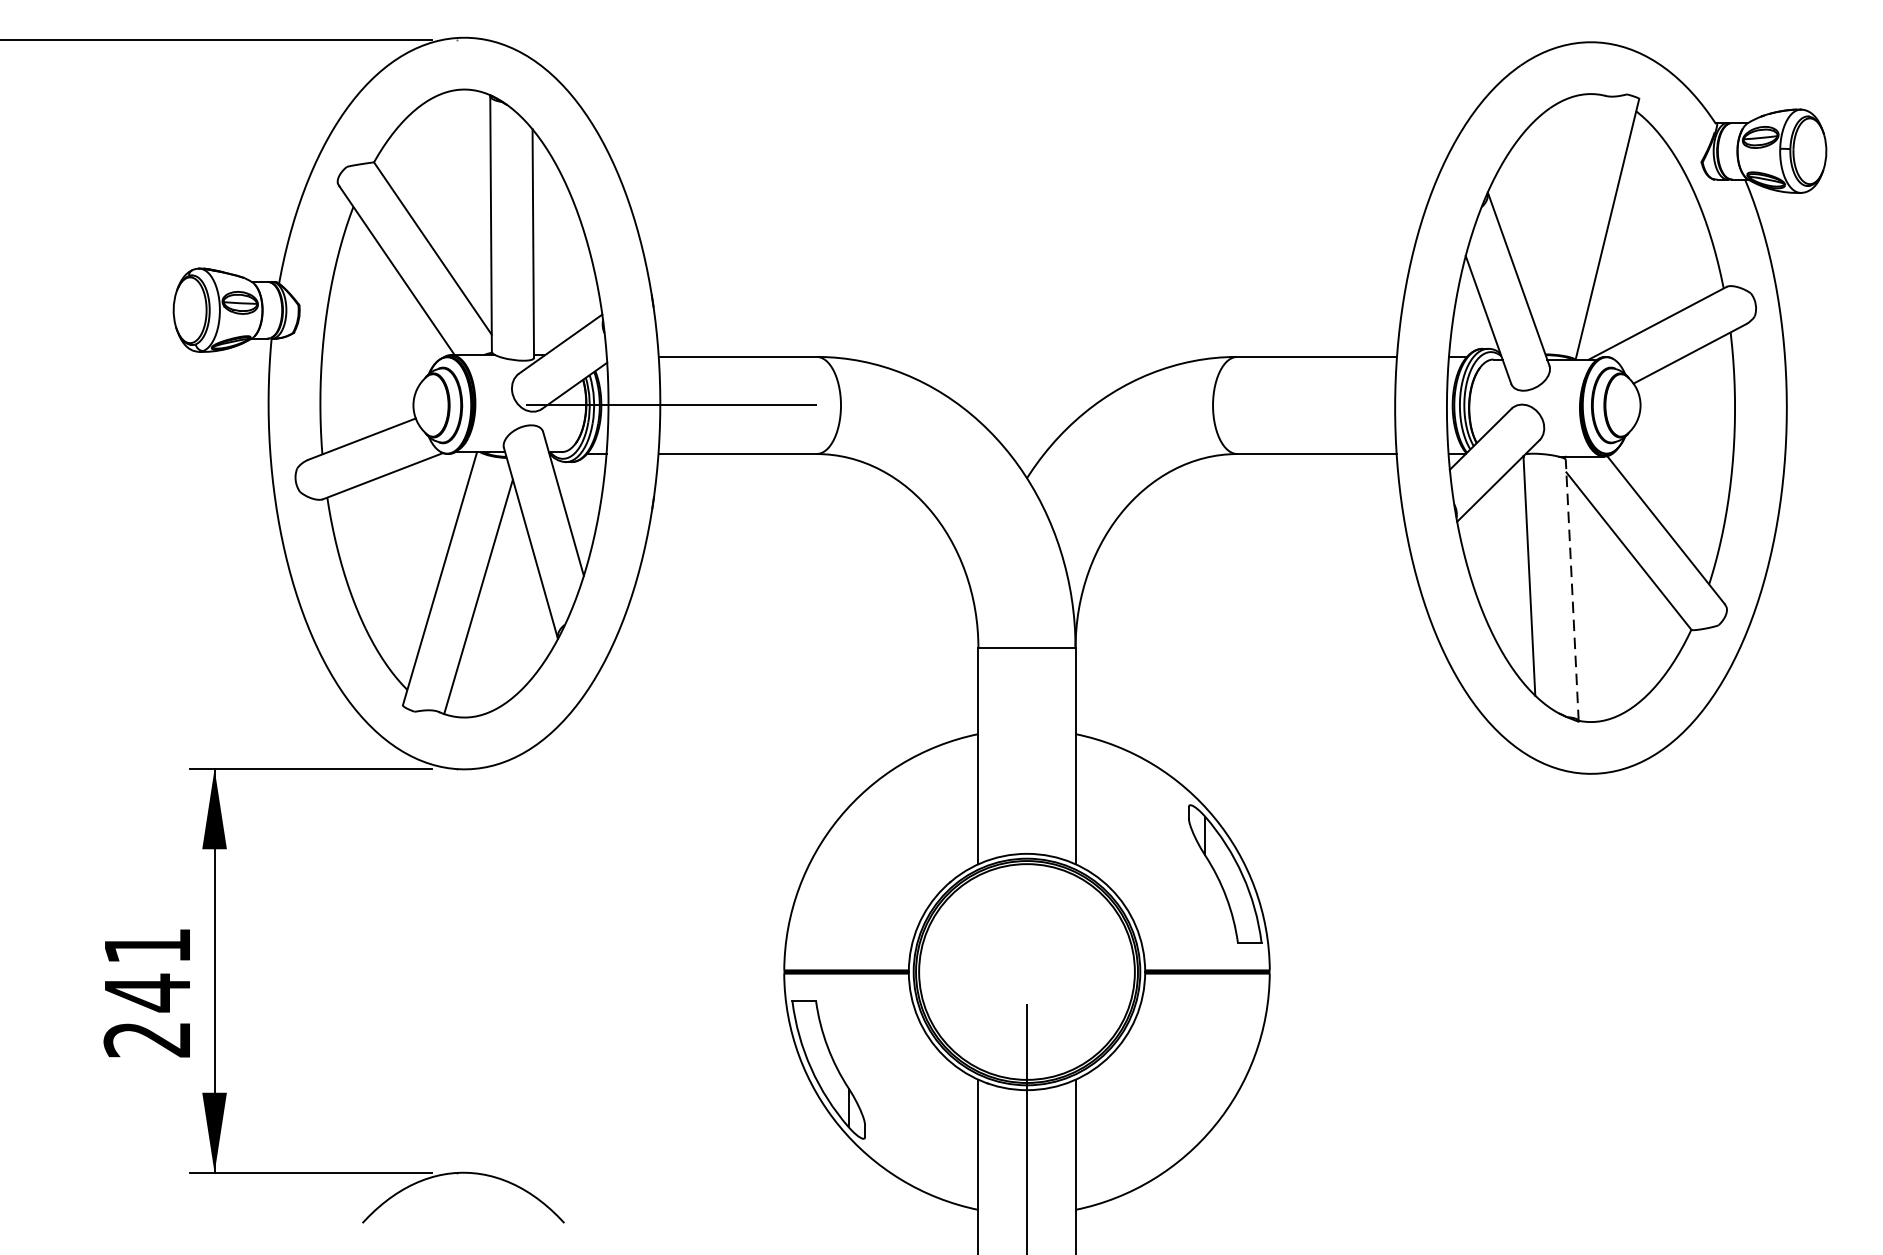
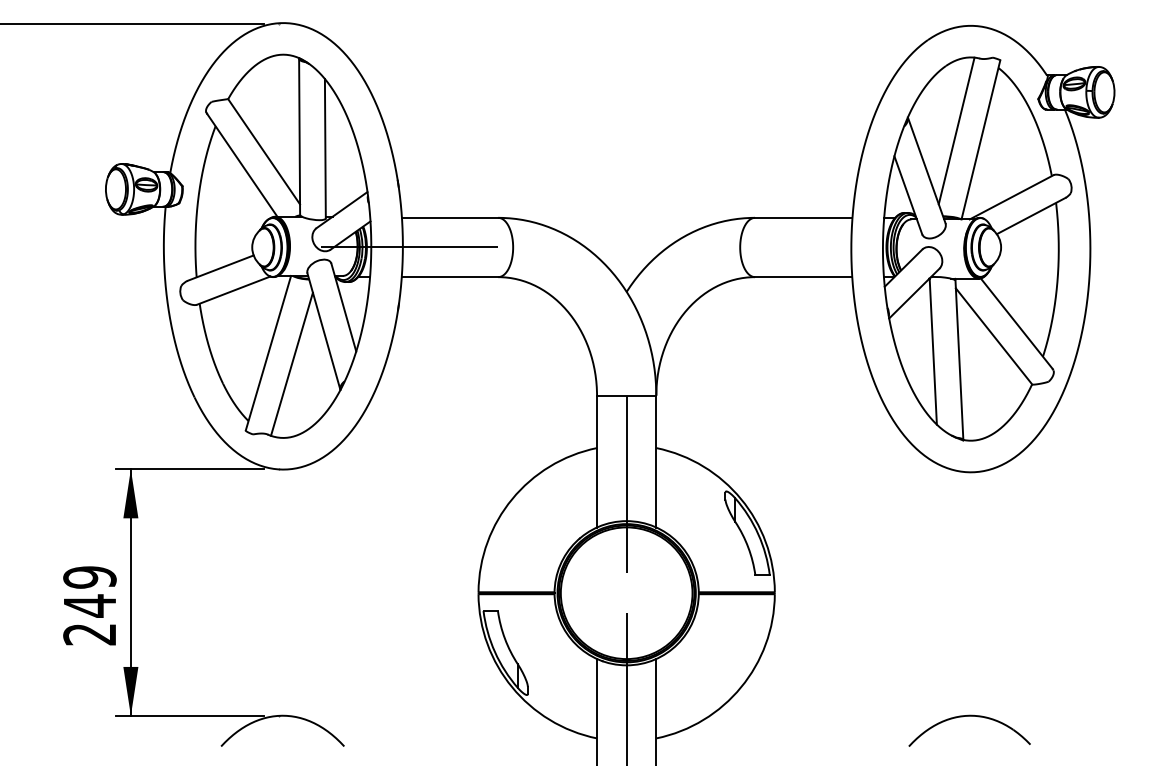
line: (1567, 213) -> (956, 130), added
line: (1572, 590) -> (959, 360), dashed -> solid
line: (1026, 793) -> (626, 484), added
text: (146, 946) -> (89, 577), 241 -> 249
part: (1588, 1173) -> (969, 716), added

